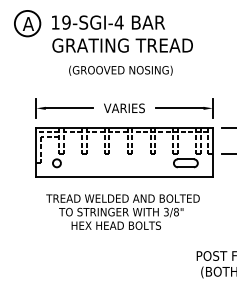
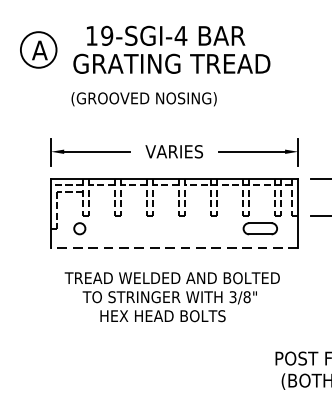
text: (108, 22) -> (166, 35), moved
part: (27, 23) -> (38, 49), moved
text: (120, 70) -> (143, 98), moved
line: (124, 177) -> (174, 248), solid -> dashed

